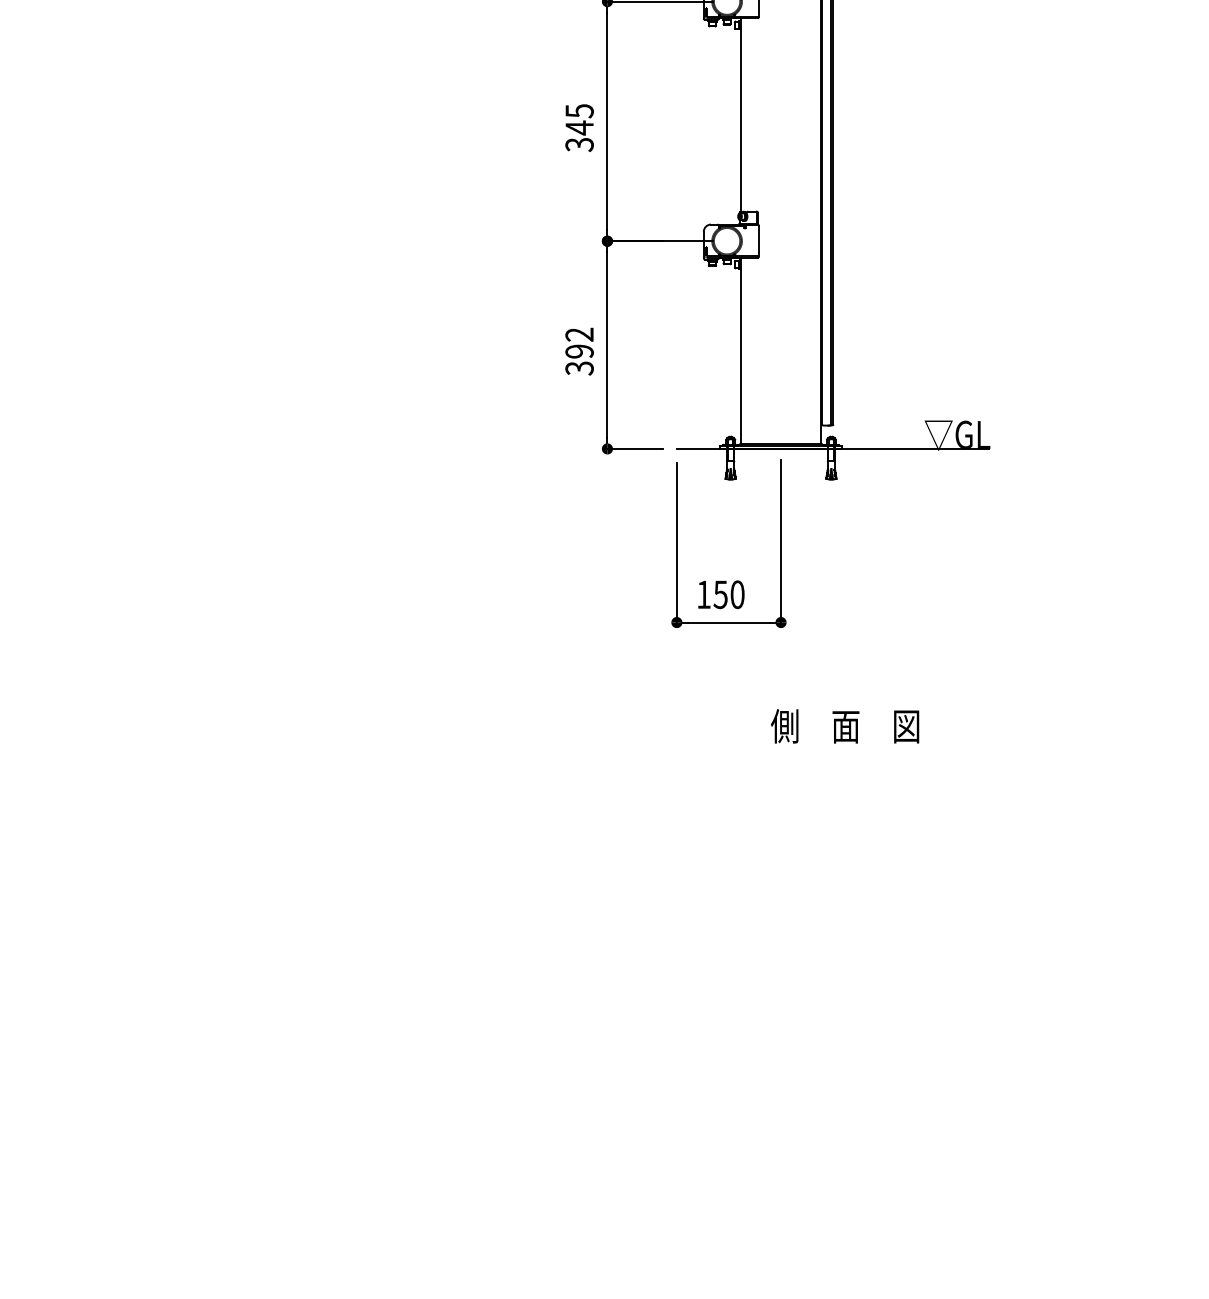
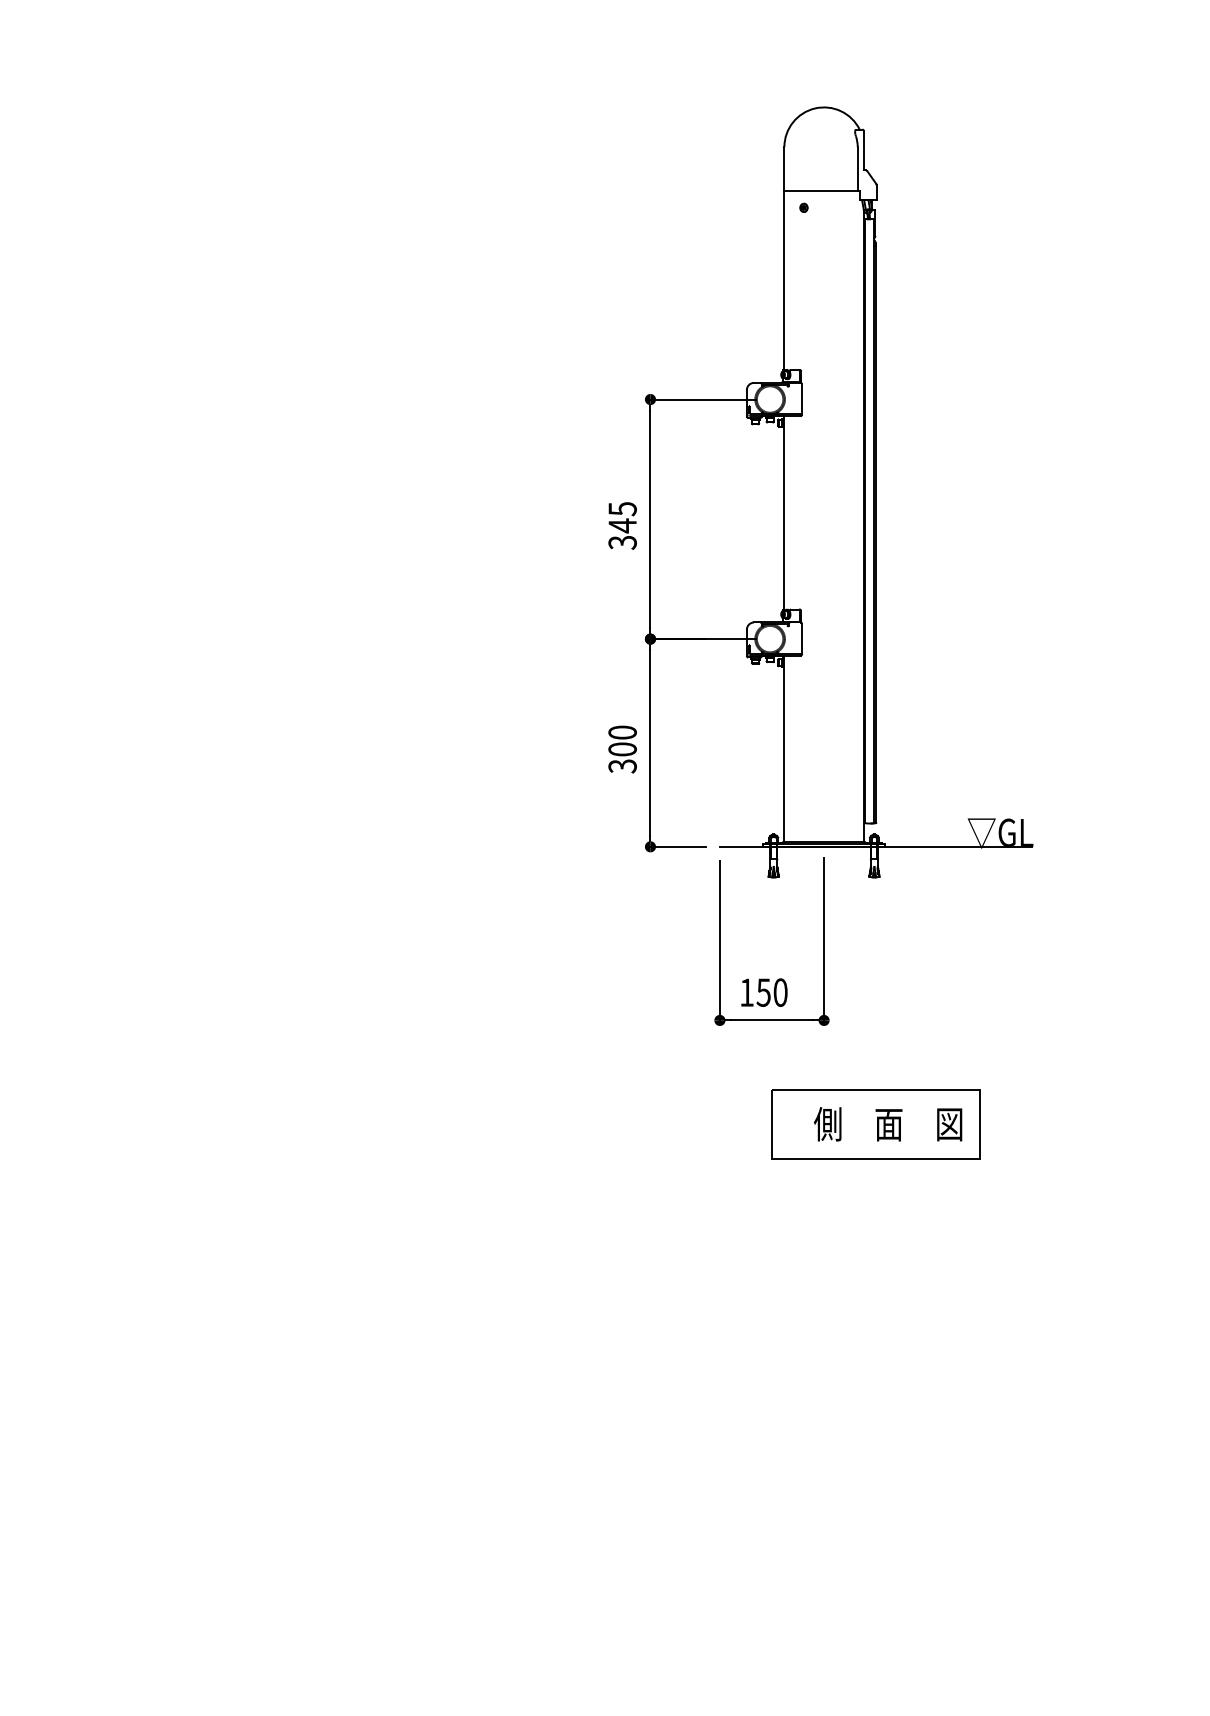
text: (579, 342) -> (622, 740), 392 -> 300
part: (832, 726) -> (875, 1124), added

